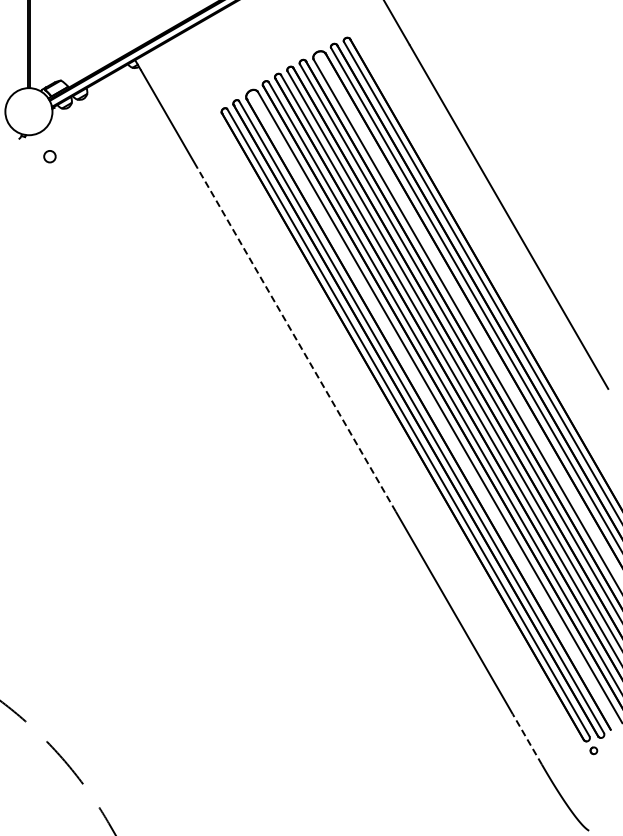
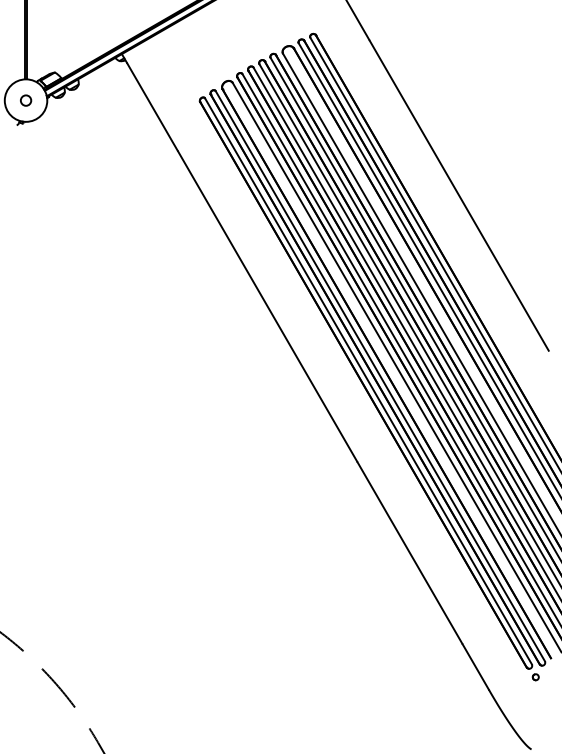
circle: (49, 156) -> (25, 100), moved
line: (296, 339) -> (267, 306), dashed -> solid
line: (527, 739) -> (475, 667), dashed -> solid

